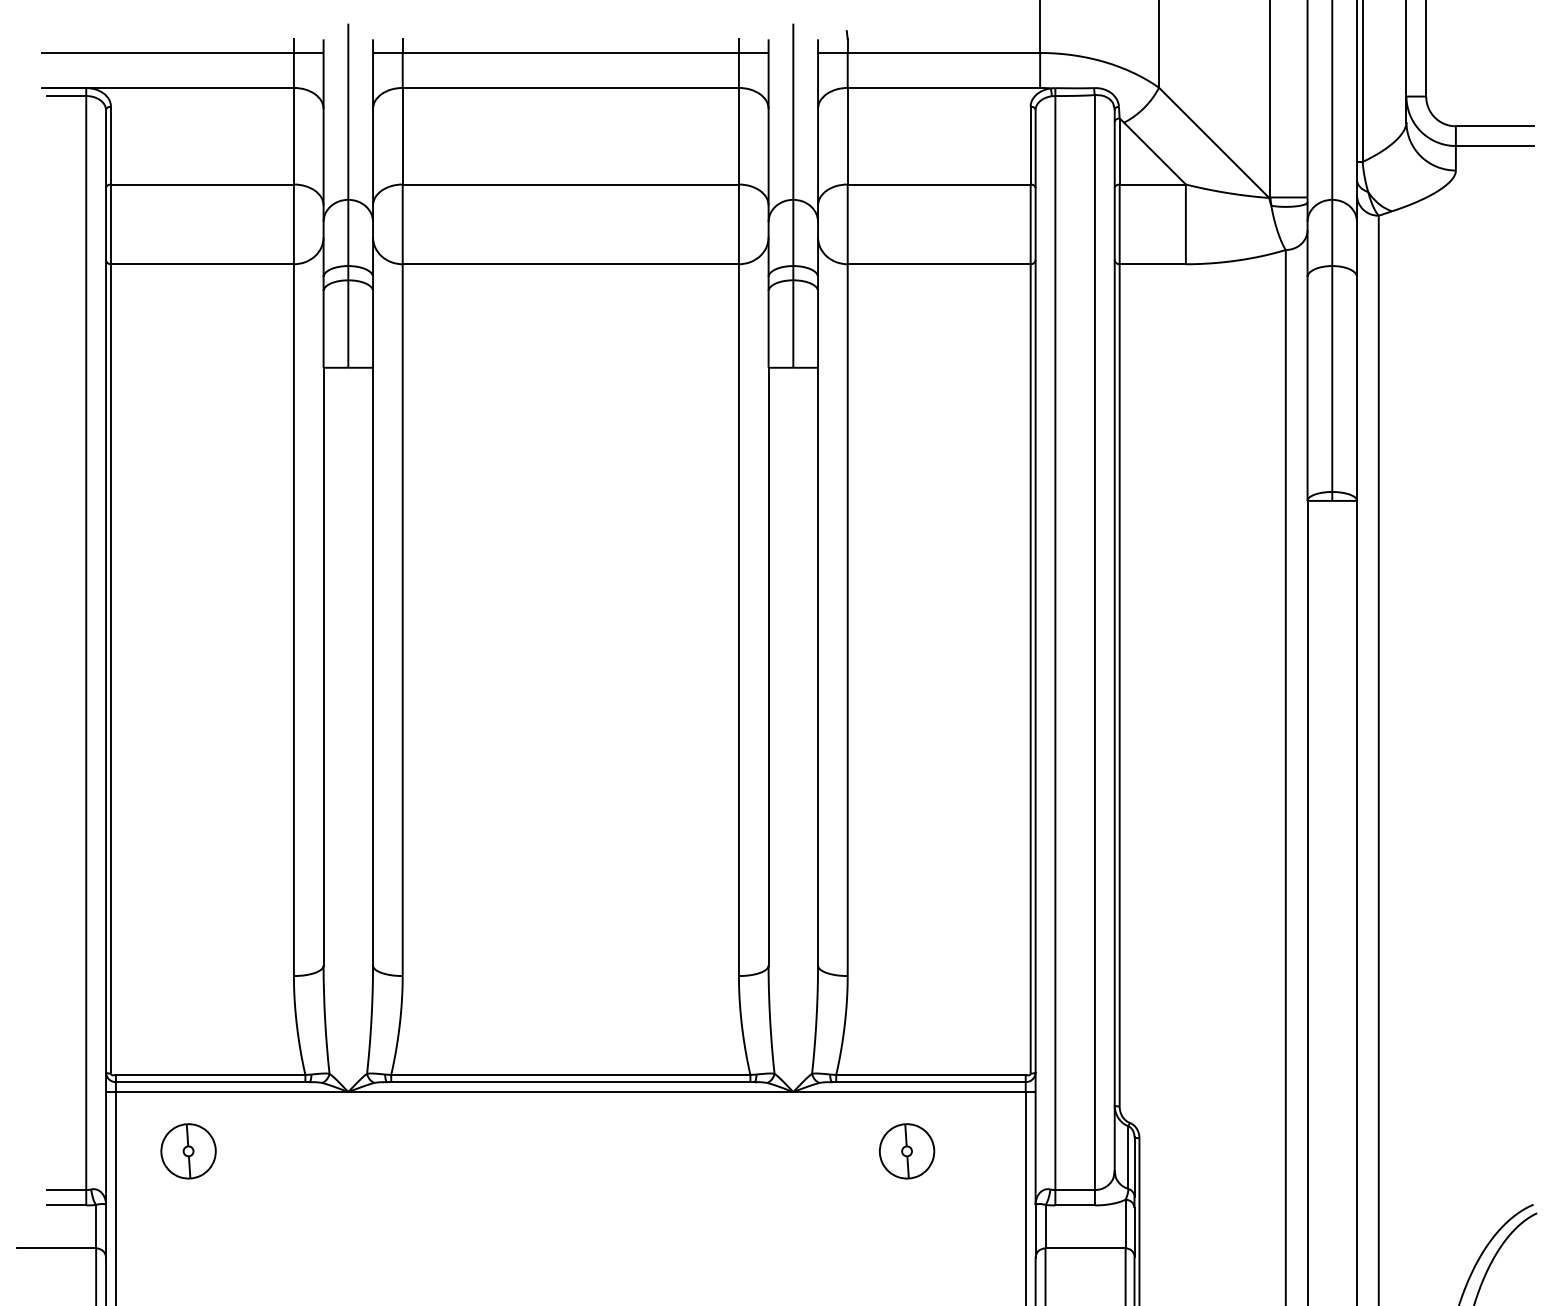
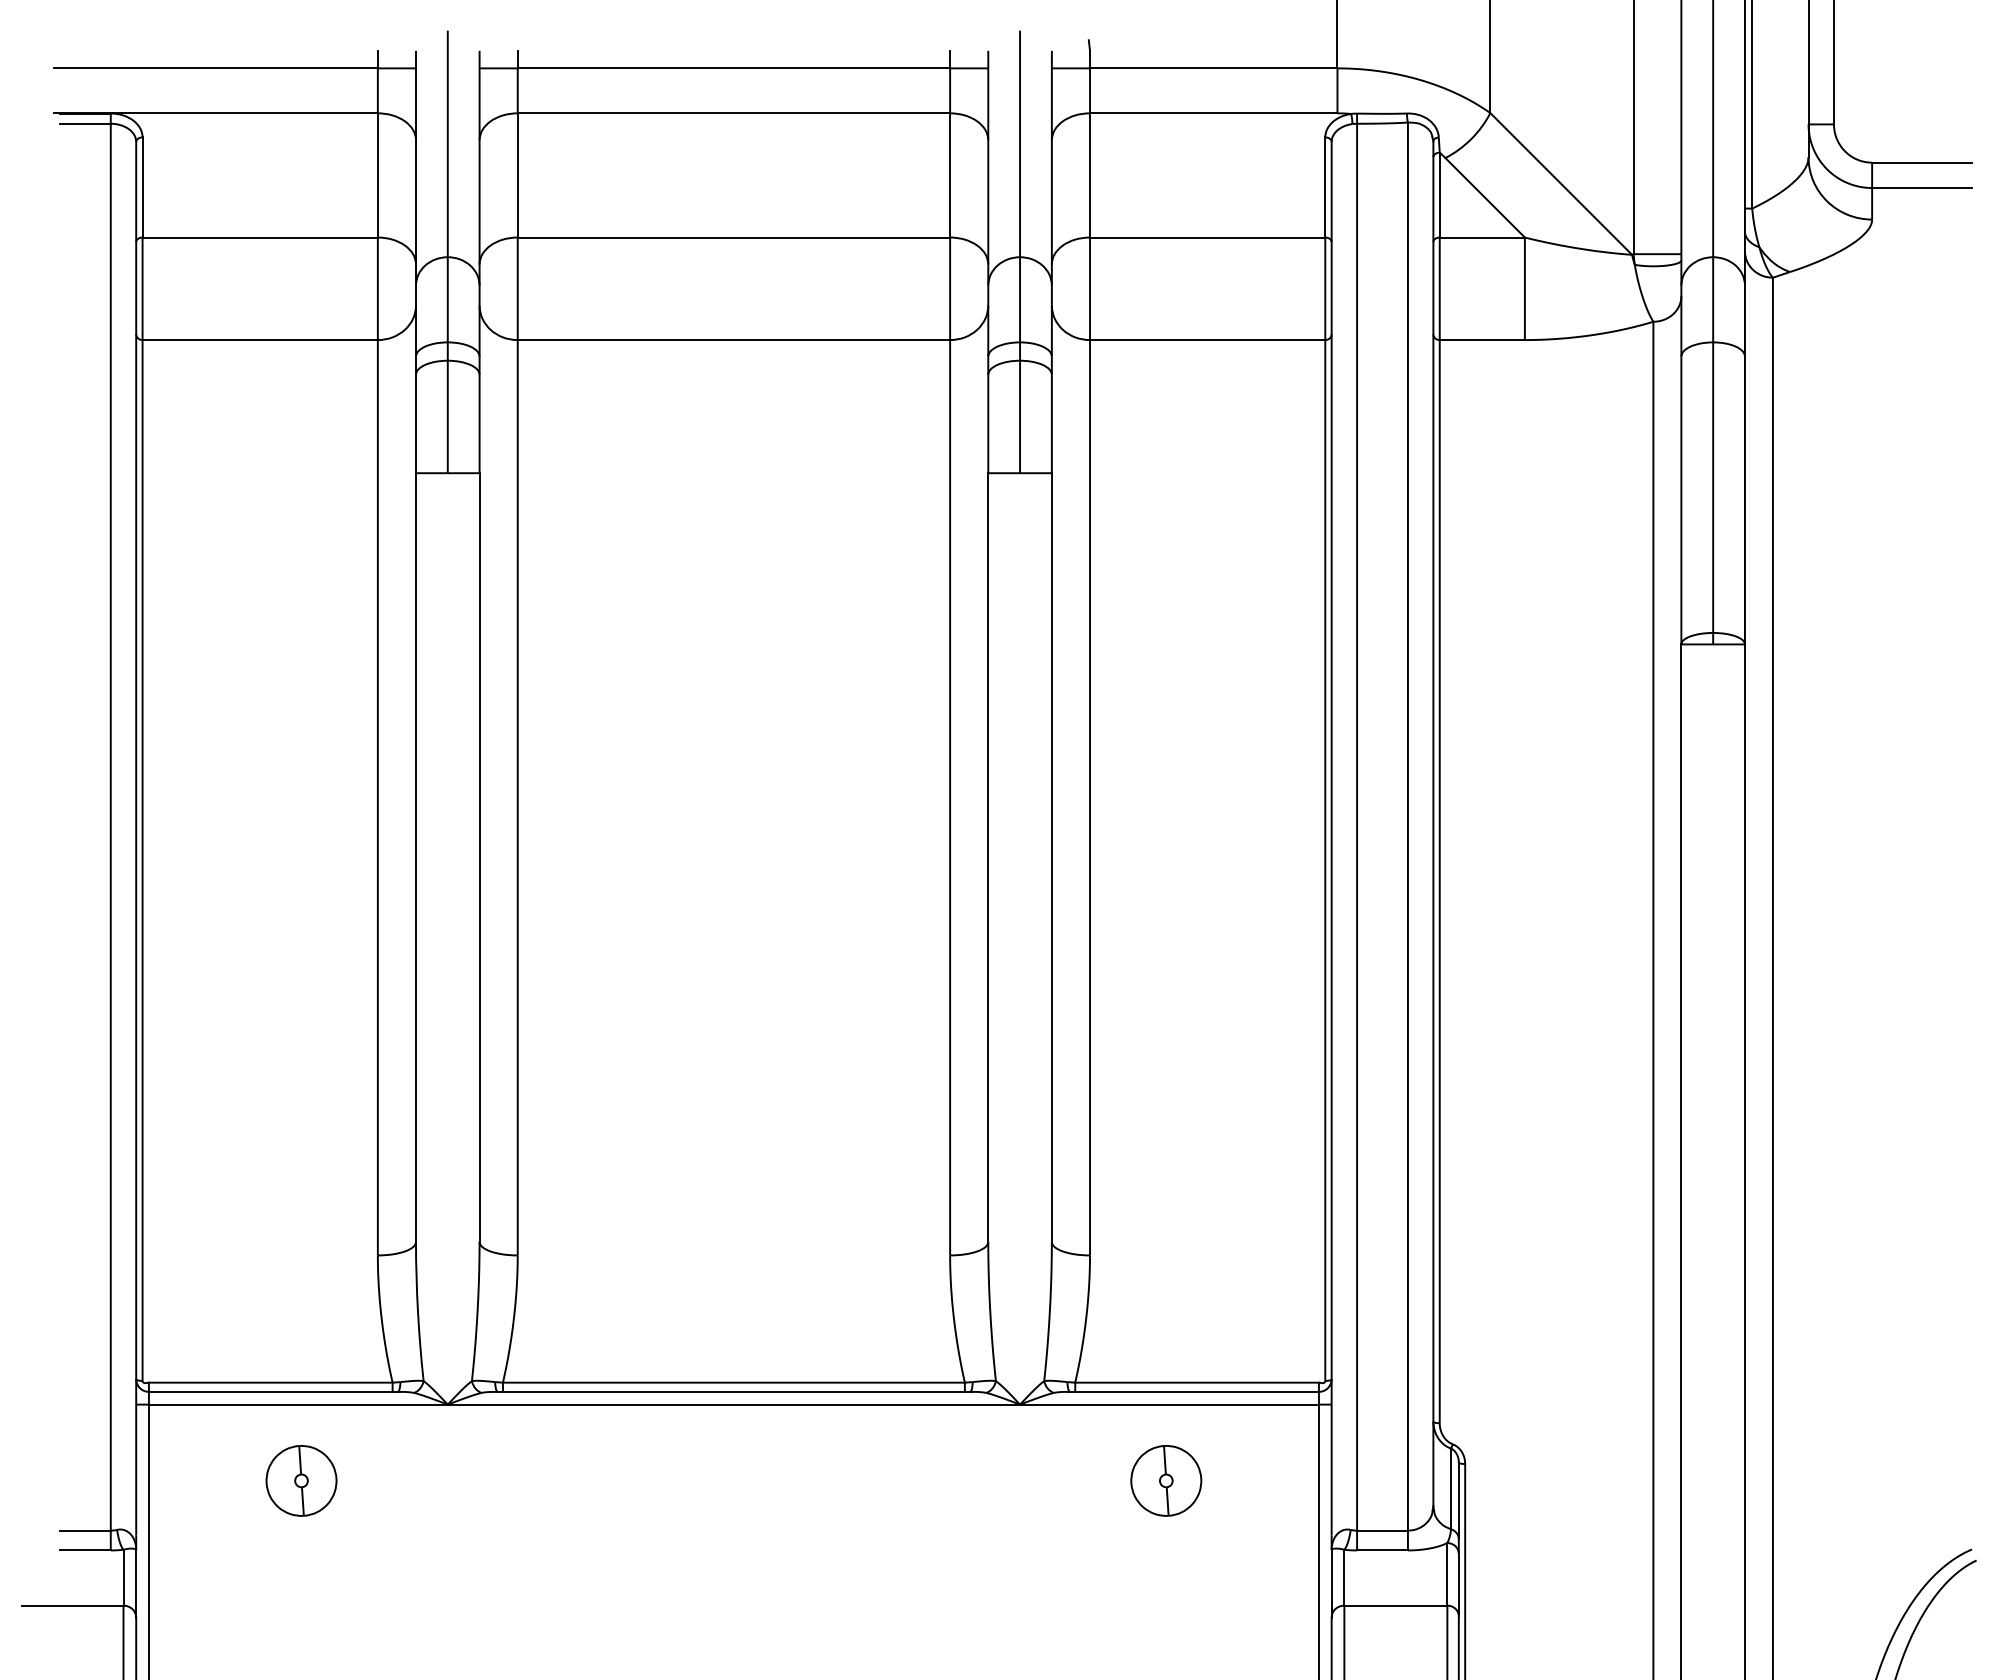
part: (188, 1151) -> (301, 1481), moved

